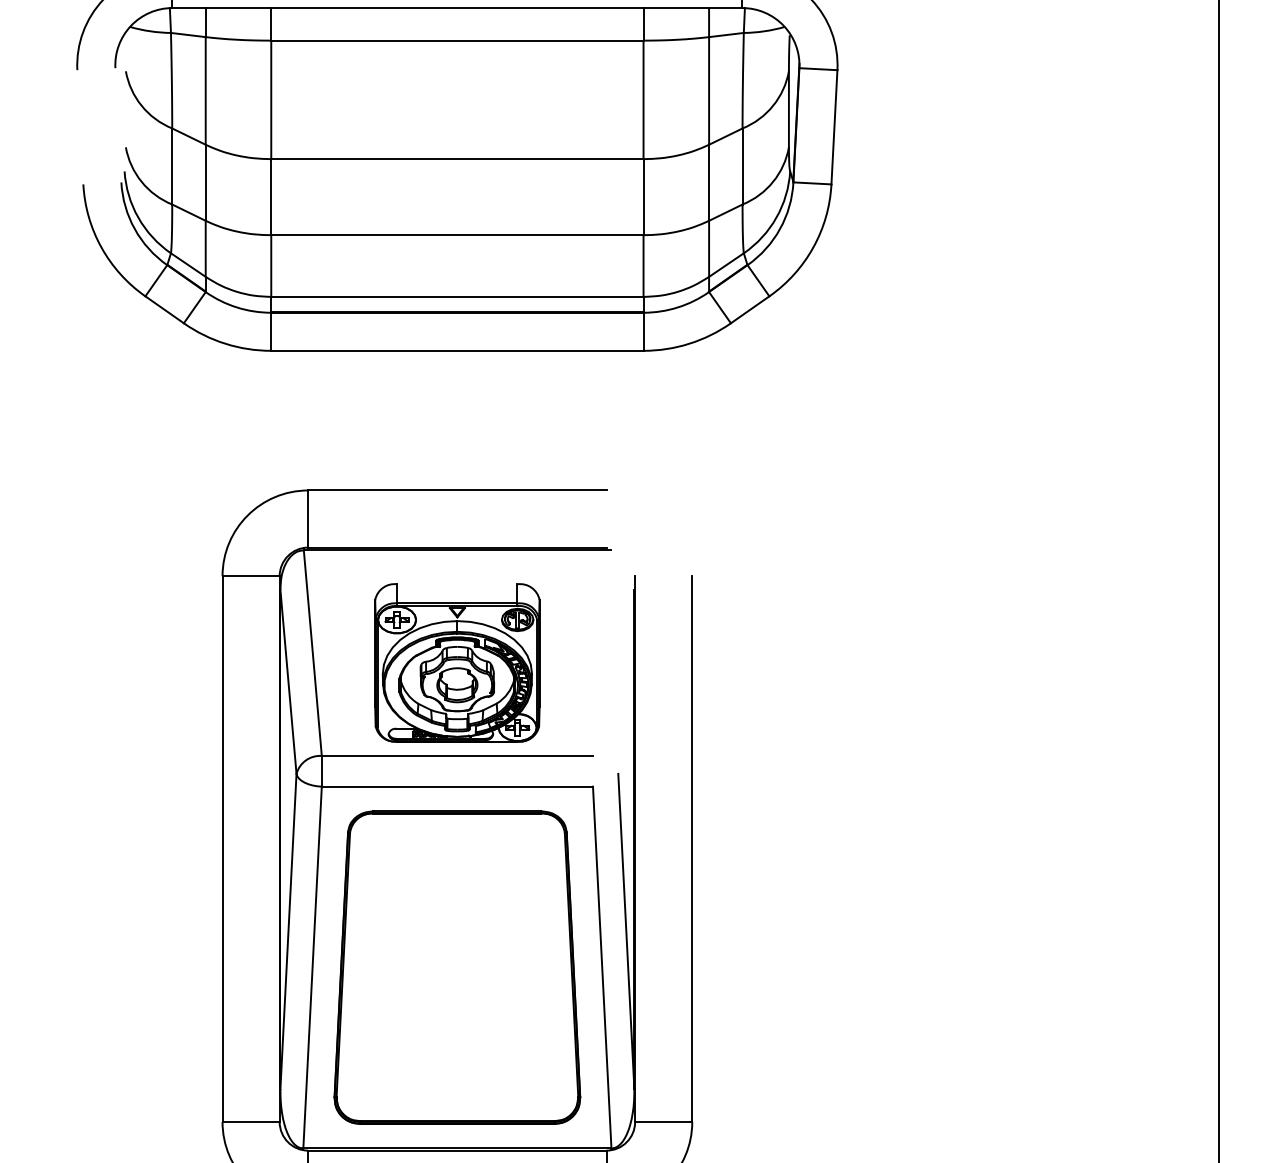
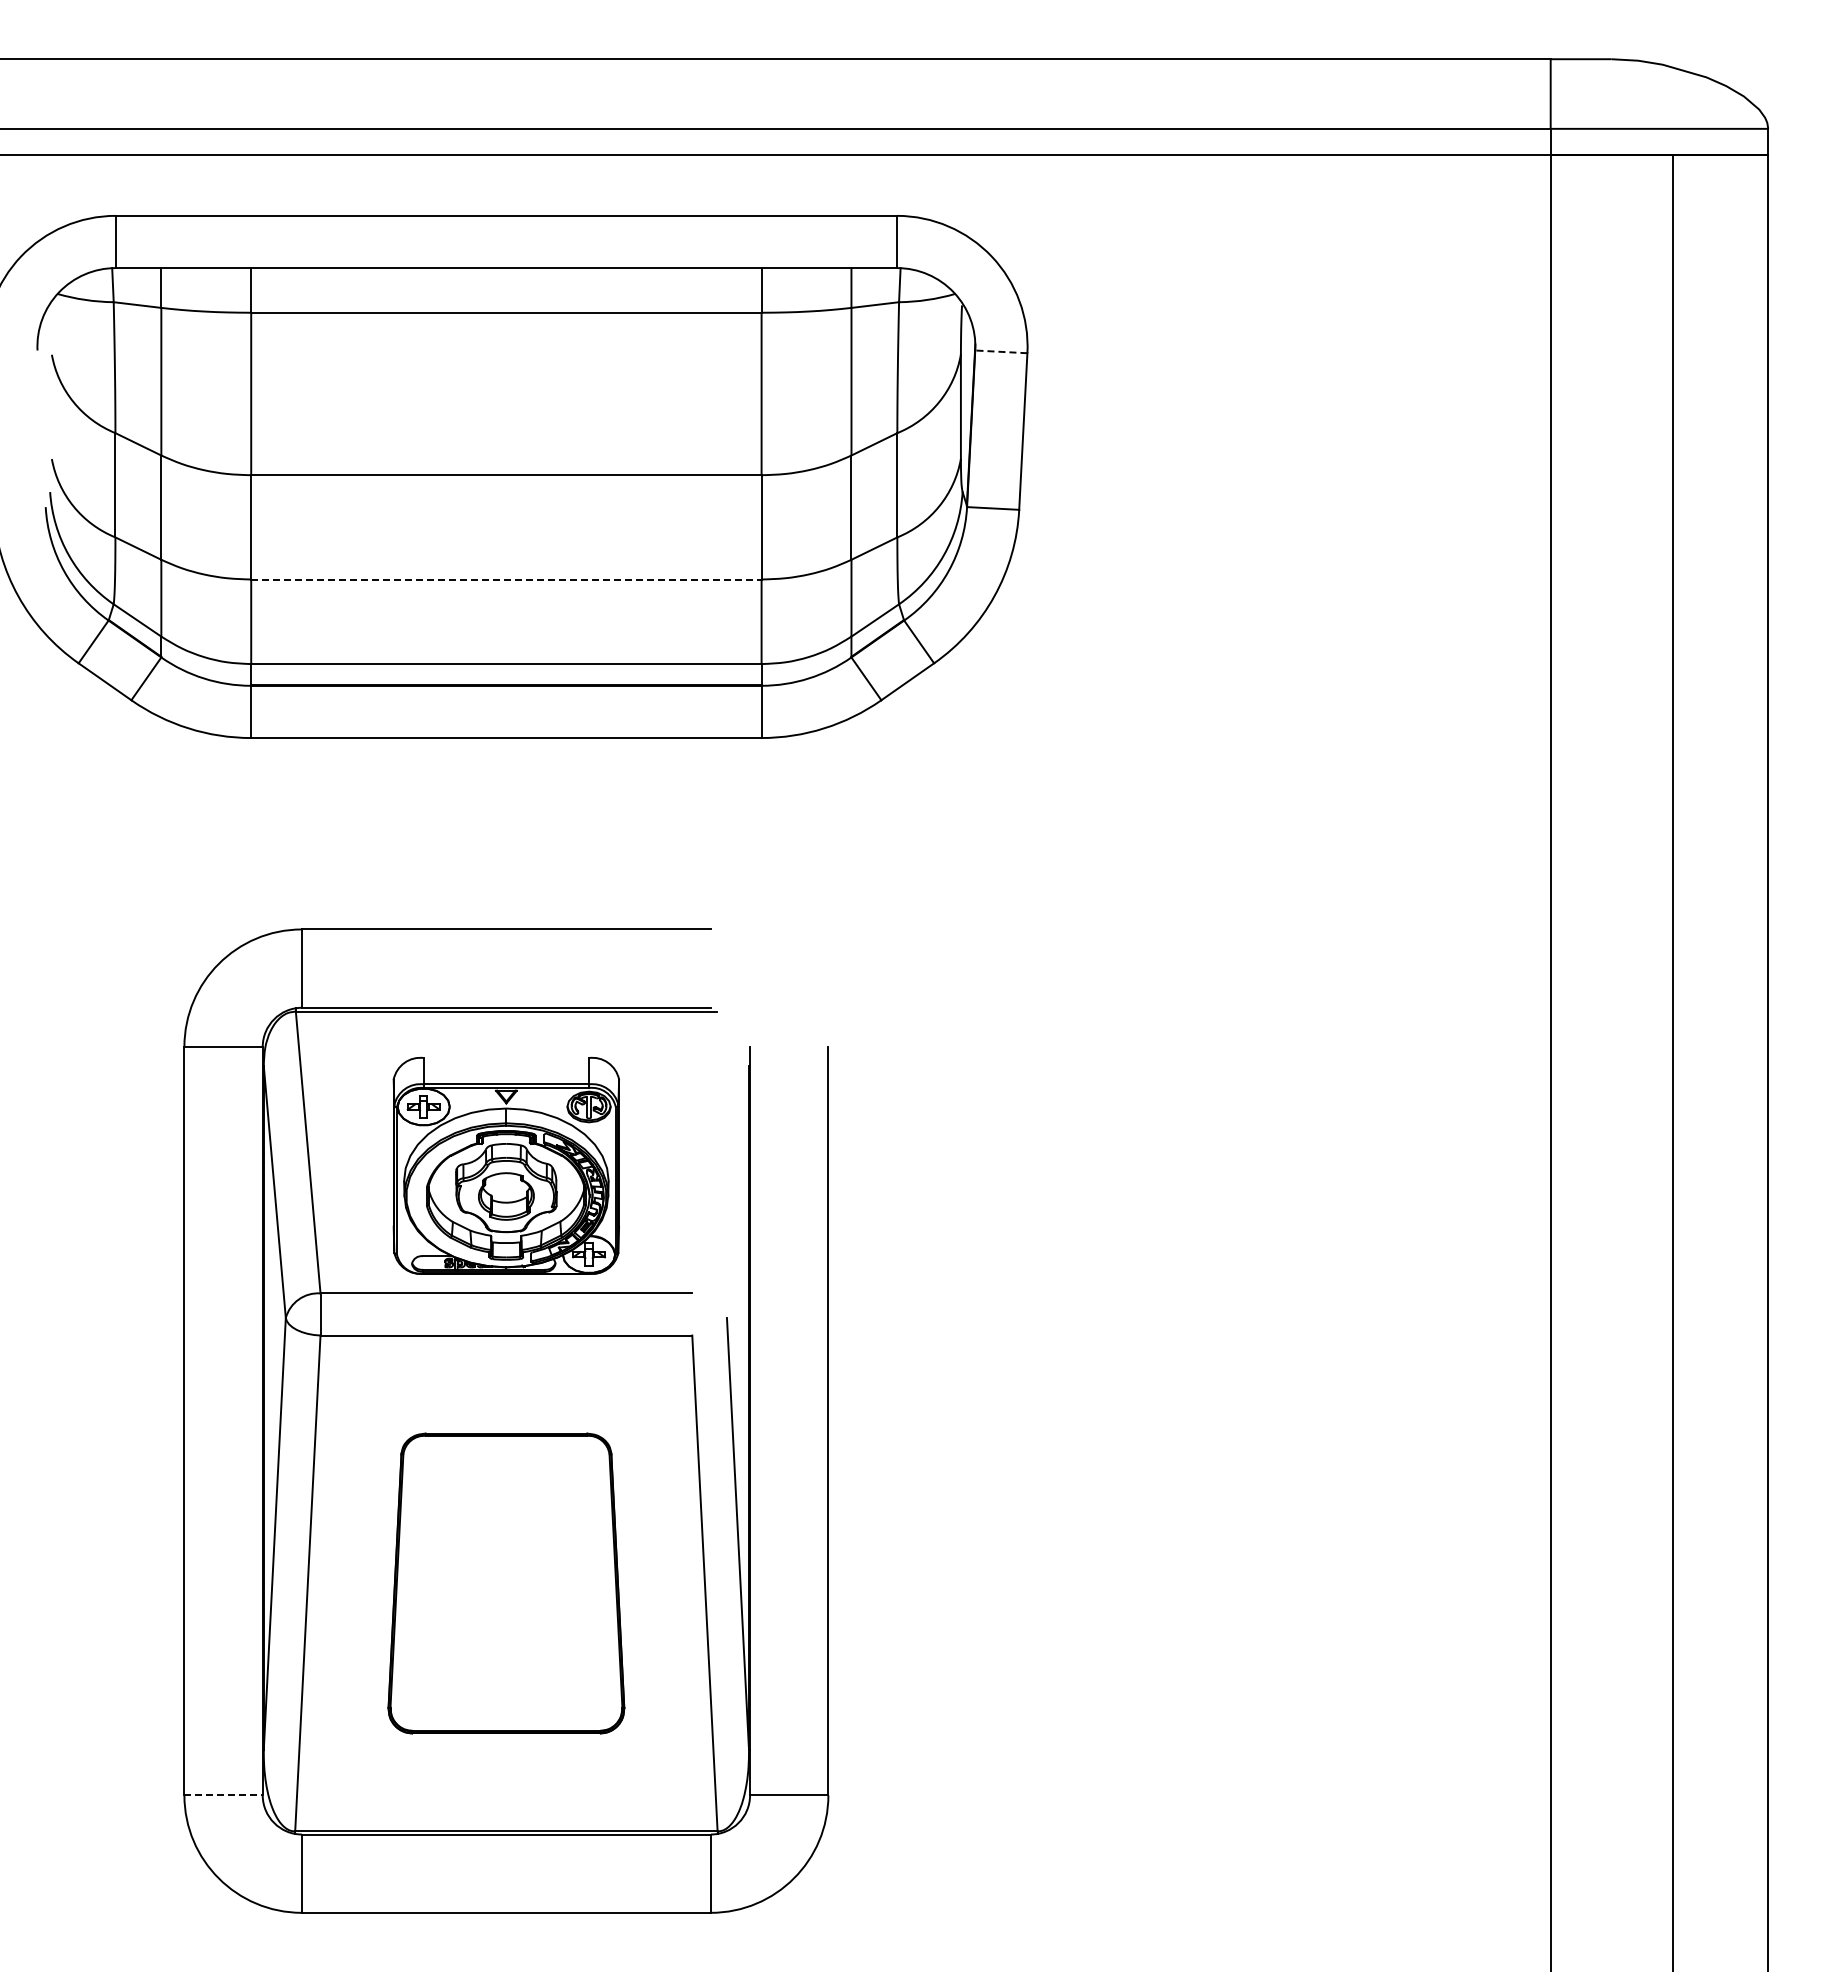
line: (817, 68) -> (1000, 351), solid -> dashed
line: (457, 235) -> (506, 579), solid -> dashed
part: (457, 967) -> (506, 1583), size x0.7
line: (251, 1122) -> (224, 1795), solid -> dashed

